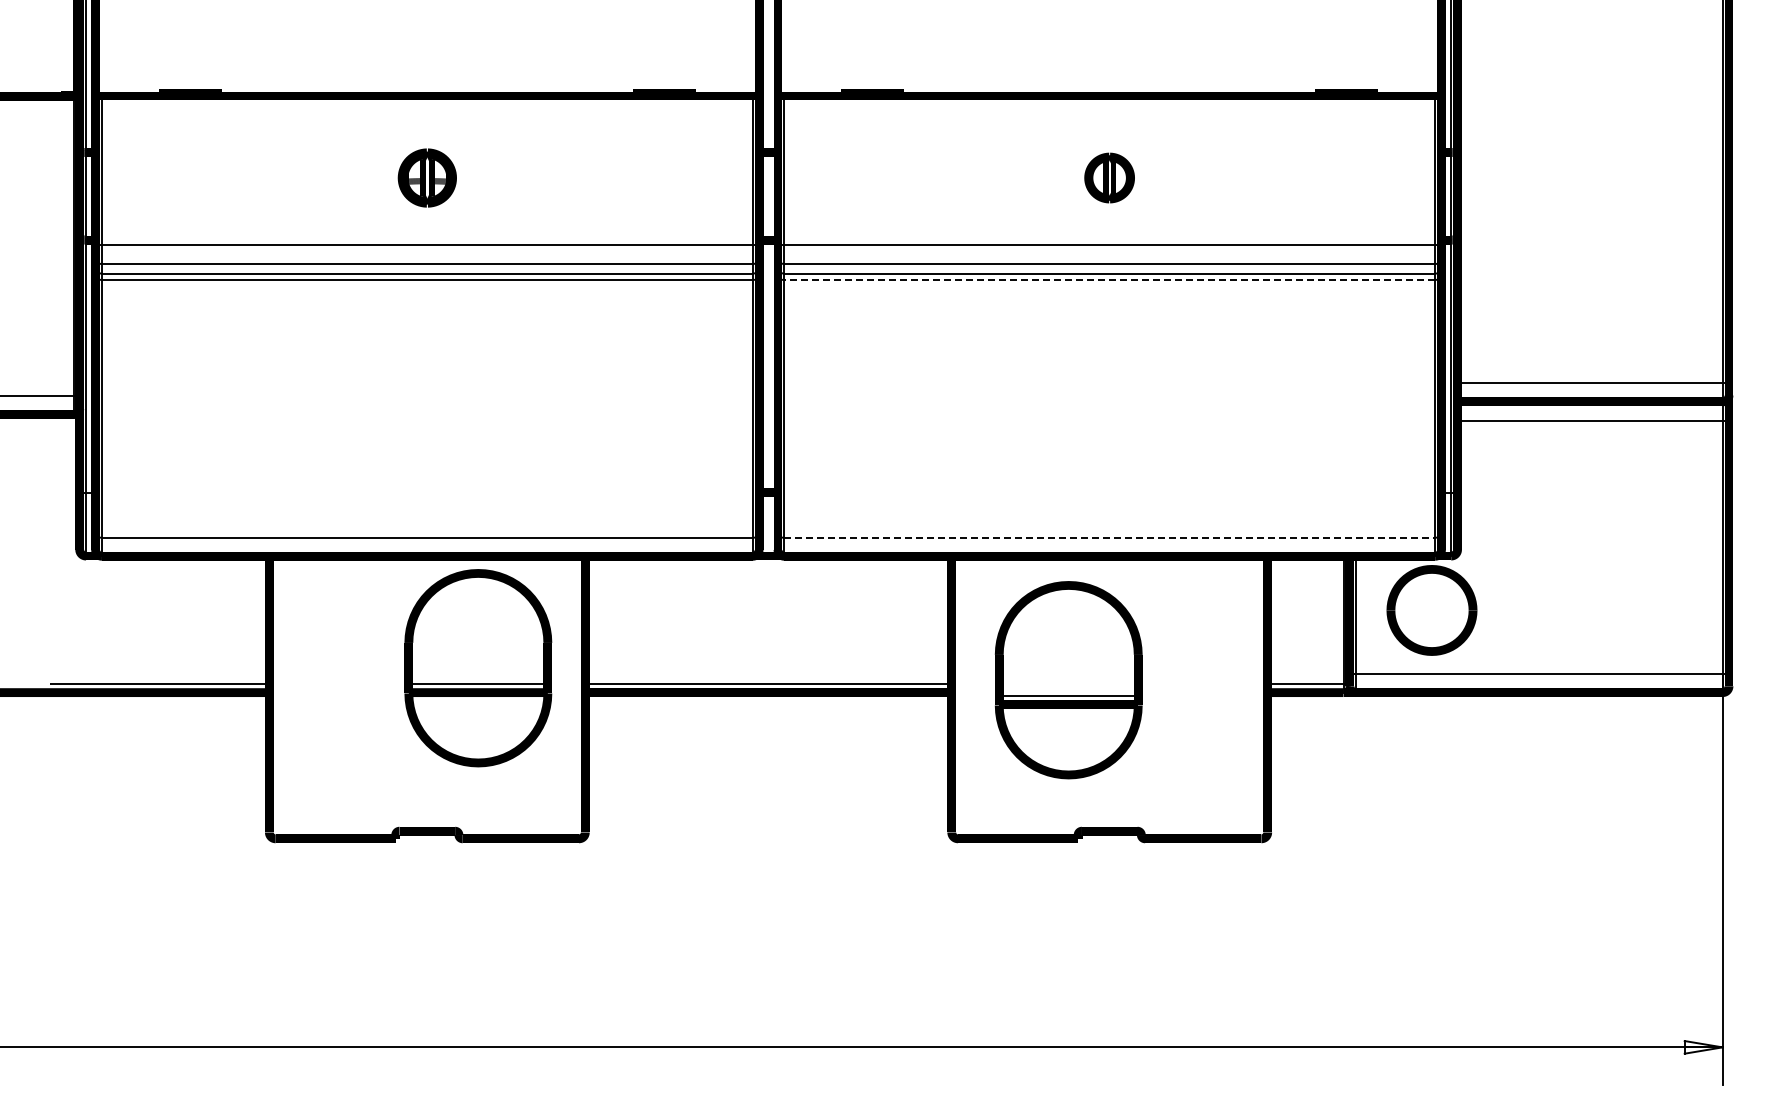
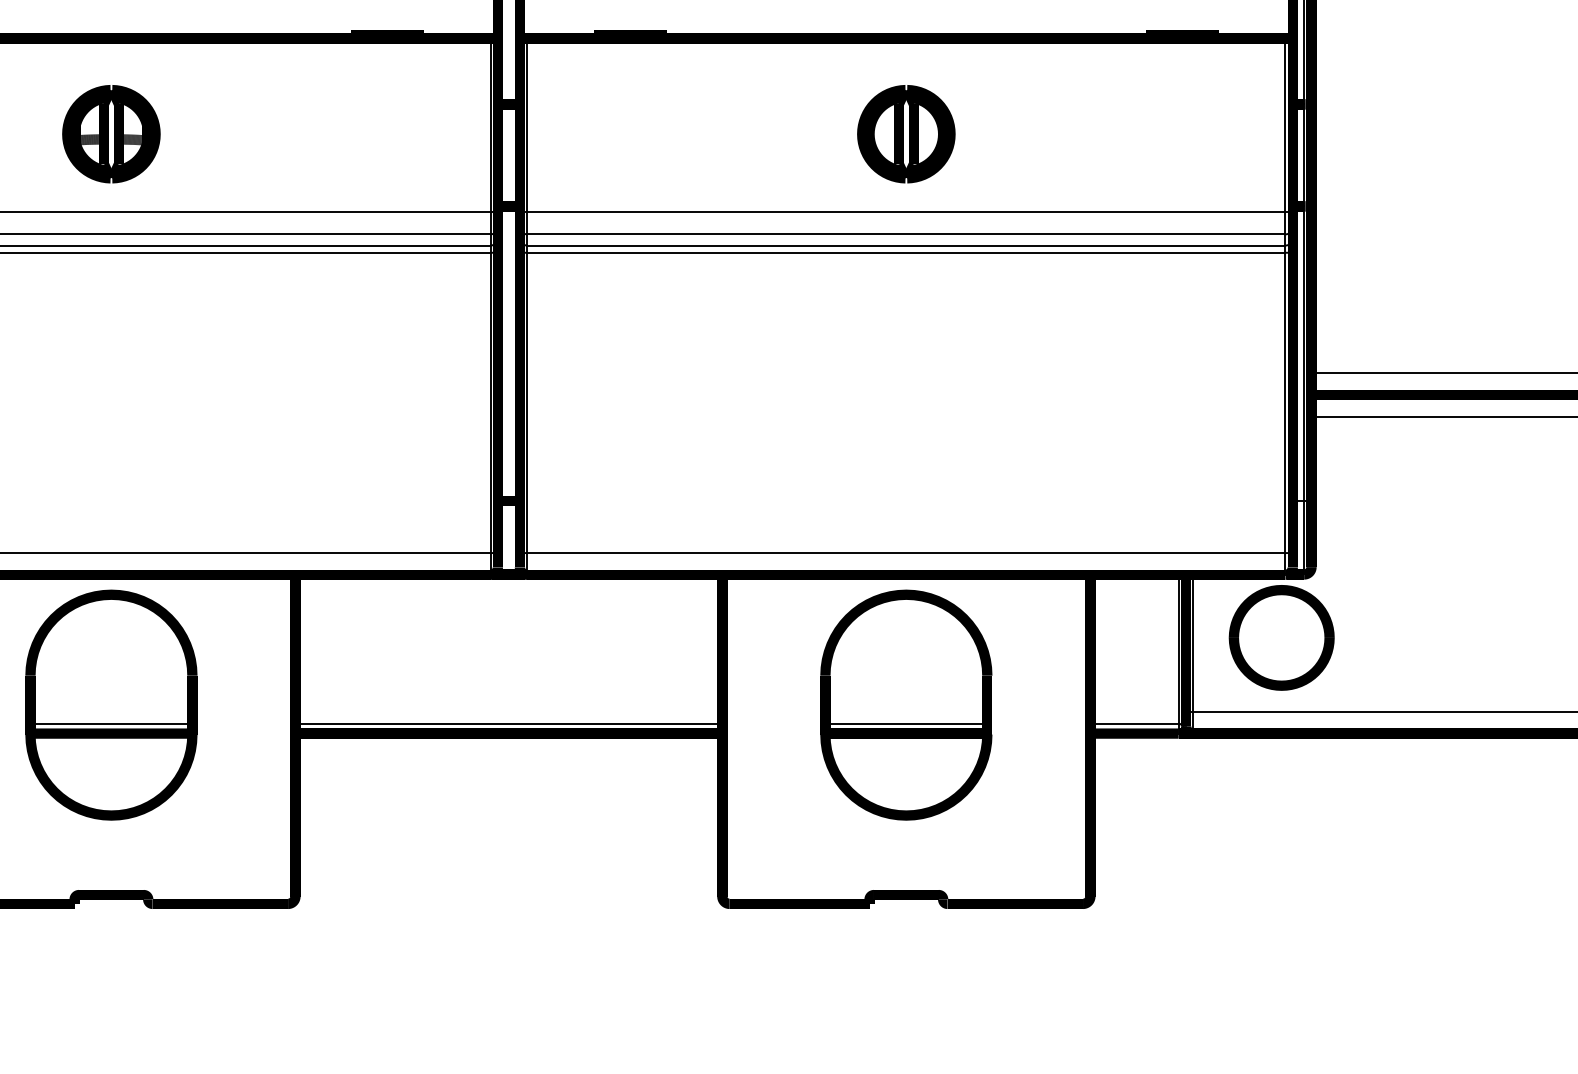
part: (427, 177) -> (111, 133), size x1.43
part: (1109, 177) -> (906, 133), size x1.67
line: (1109, 279) -> (906, 252), dashed -> solid
line: (1110, 537) -> (907, 552), dashed -> solid
part: (478, 668) -> (111, 705), moved
part: (1068, 680) -> (906, 705), moved

